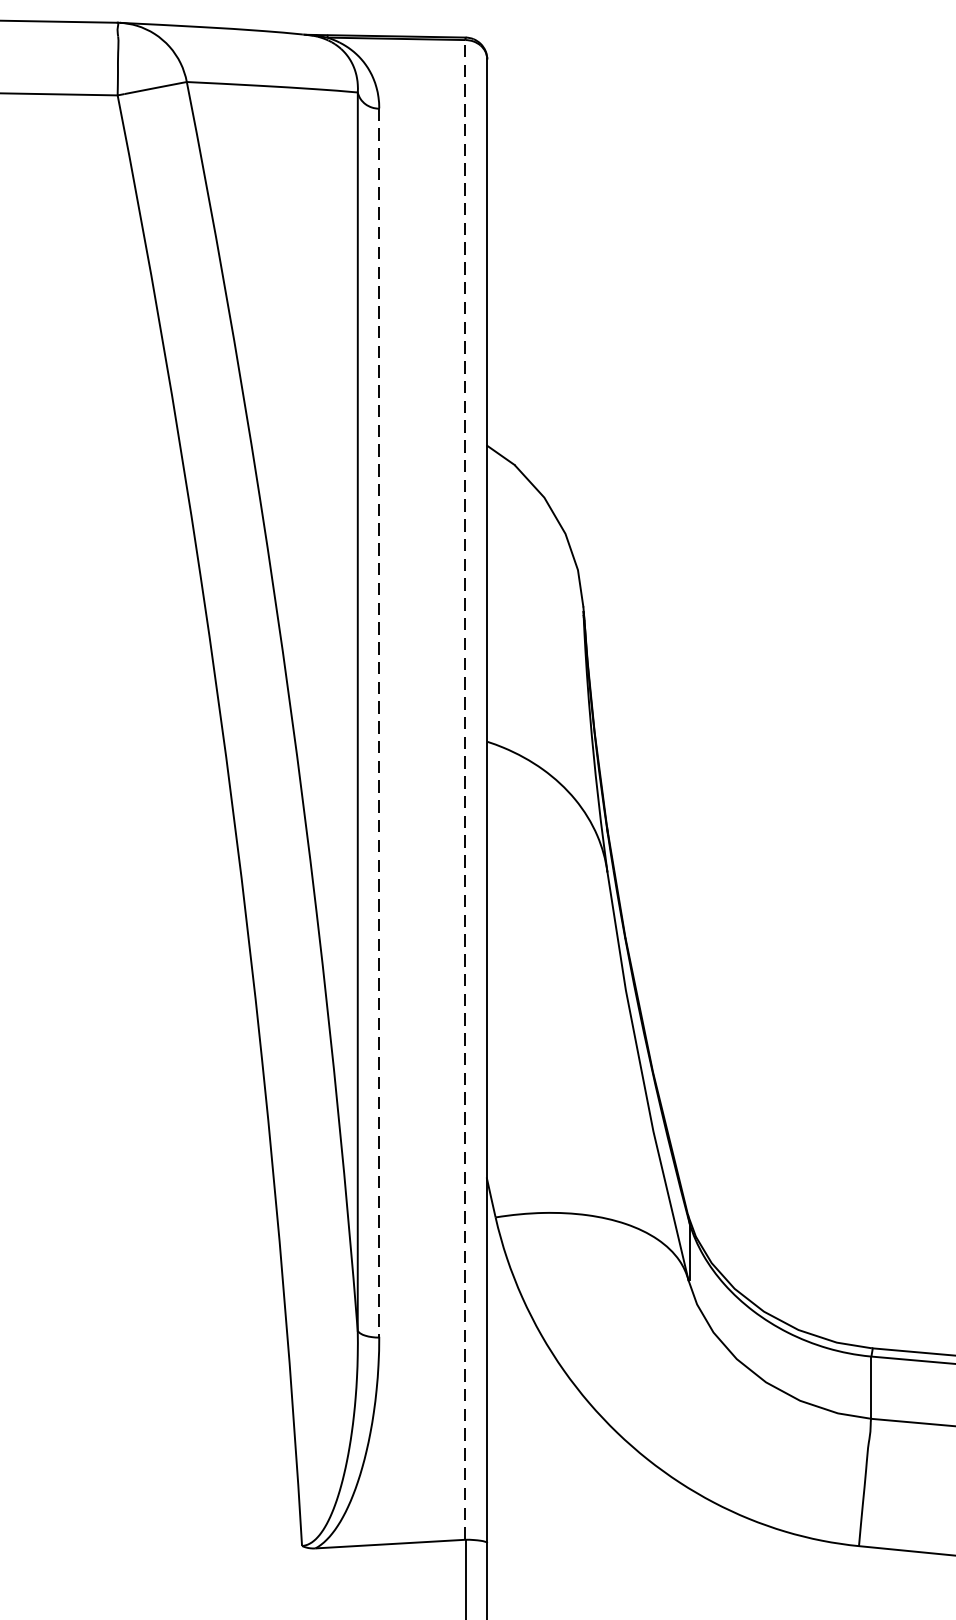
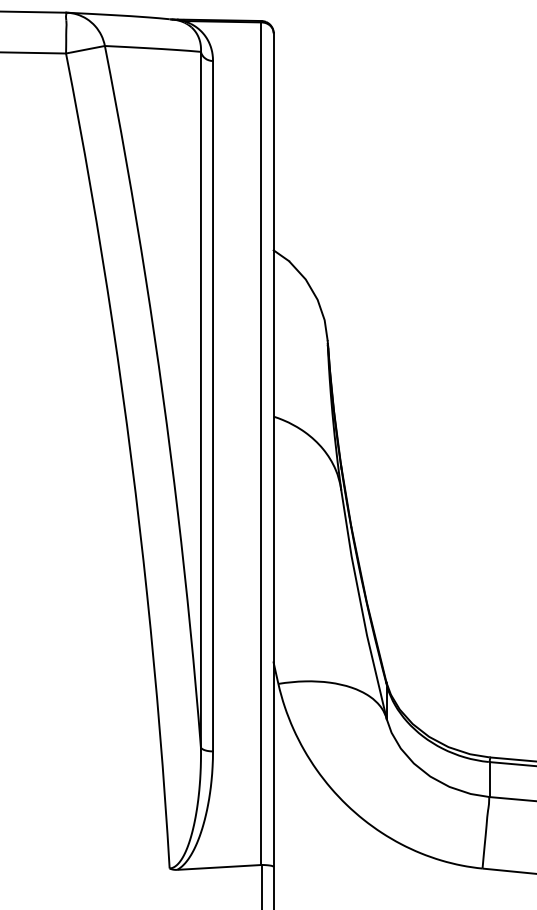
line: (380, 723) -> (213, 406), dashed -> solid
line: (465, 789) -> (261, 443), dashed -> solid

